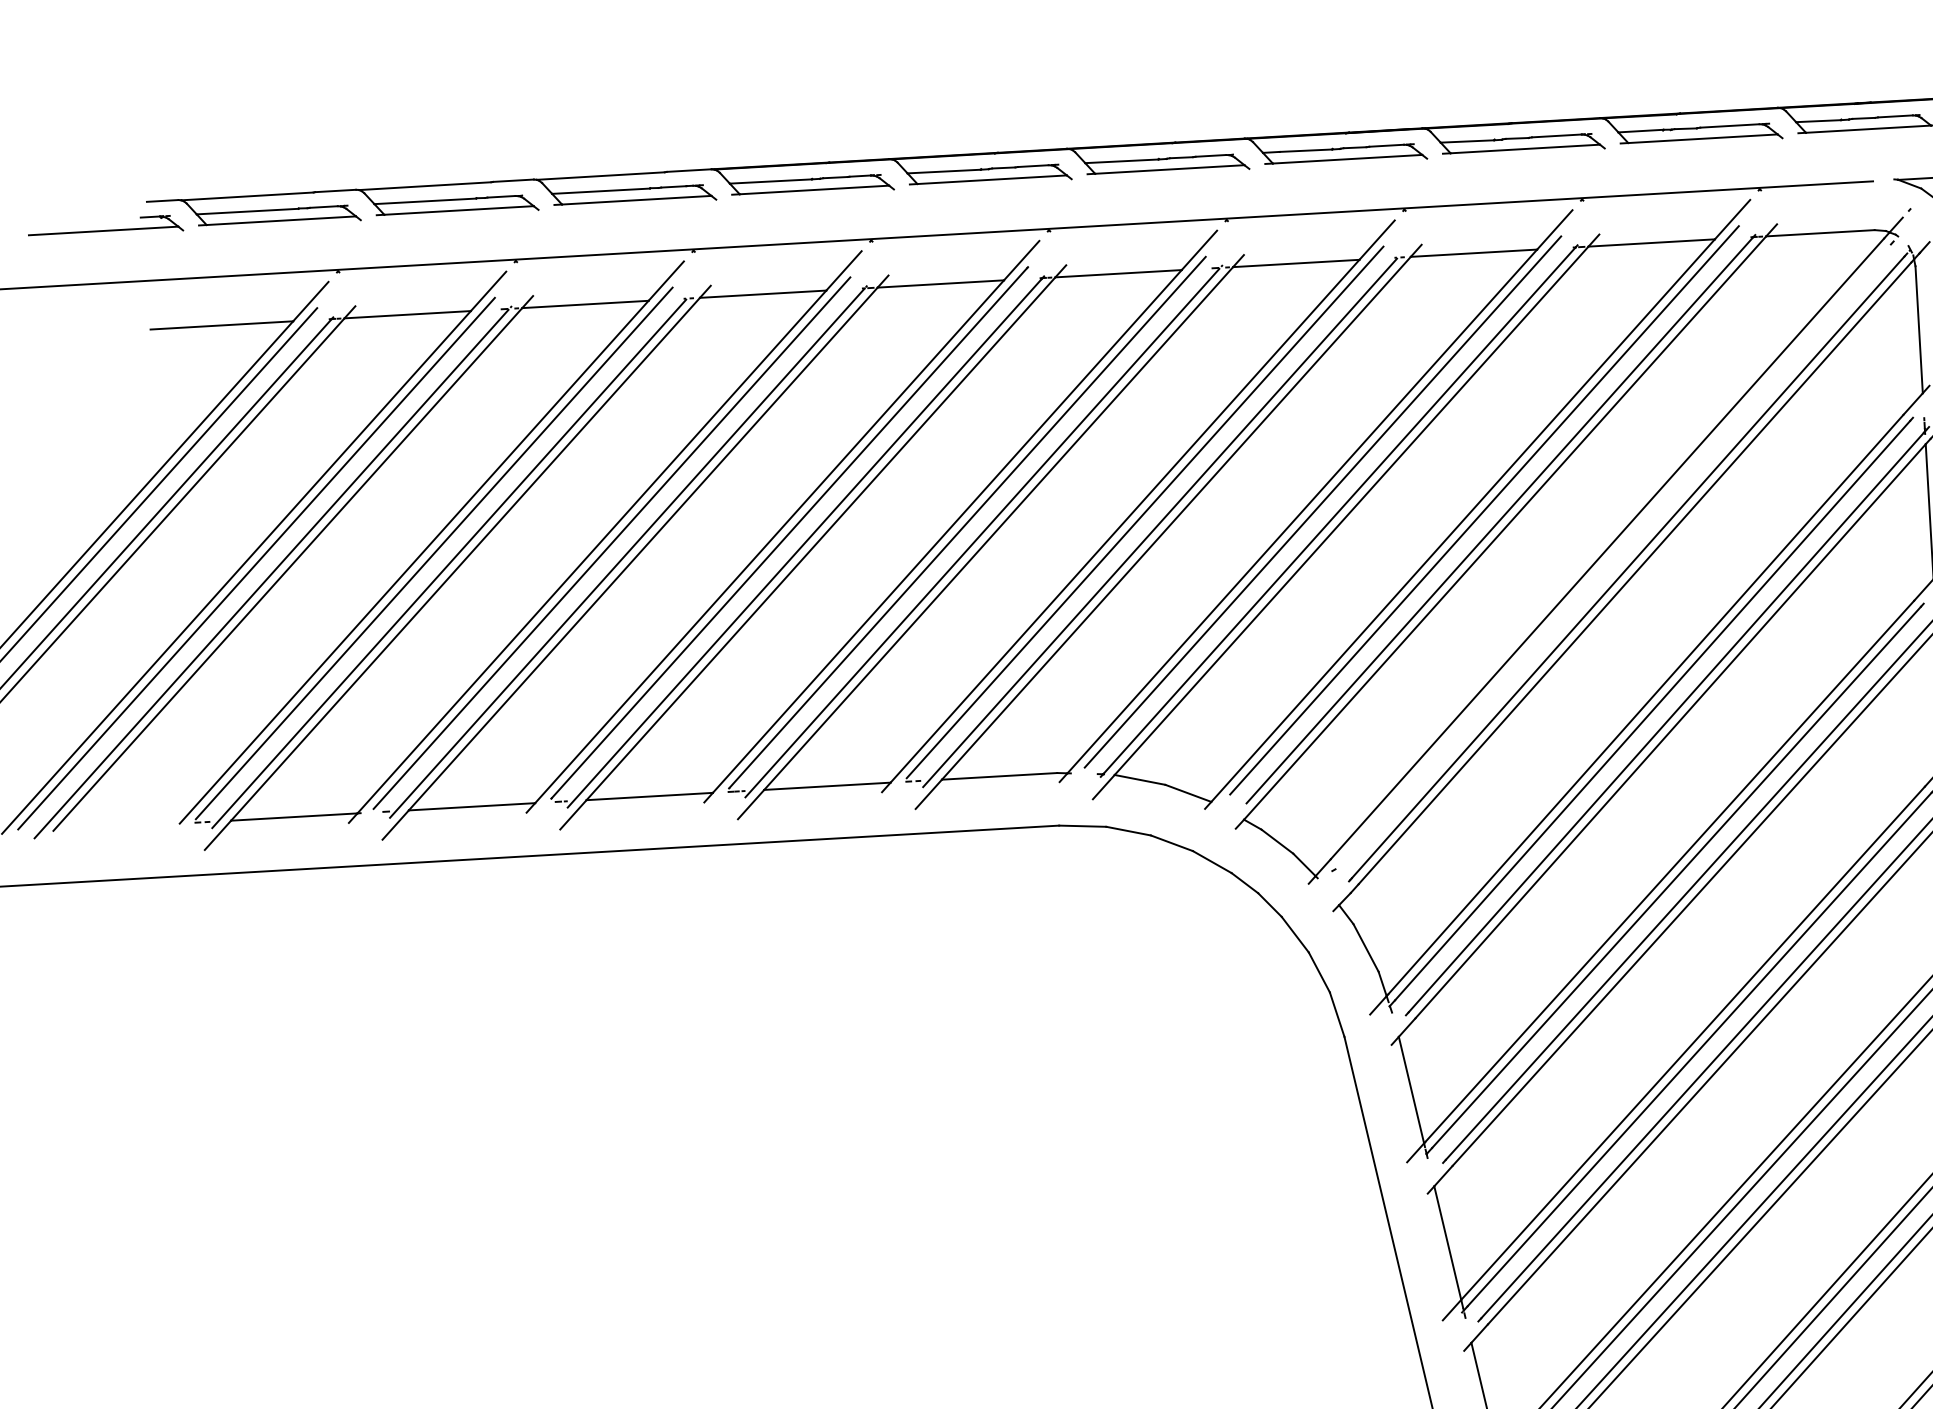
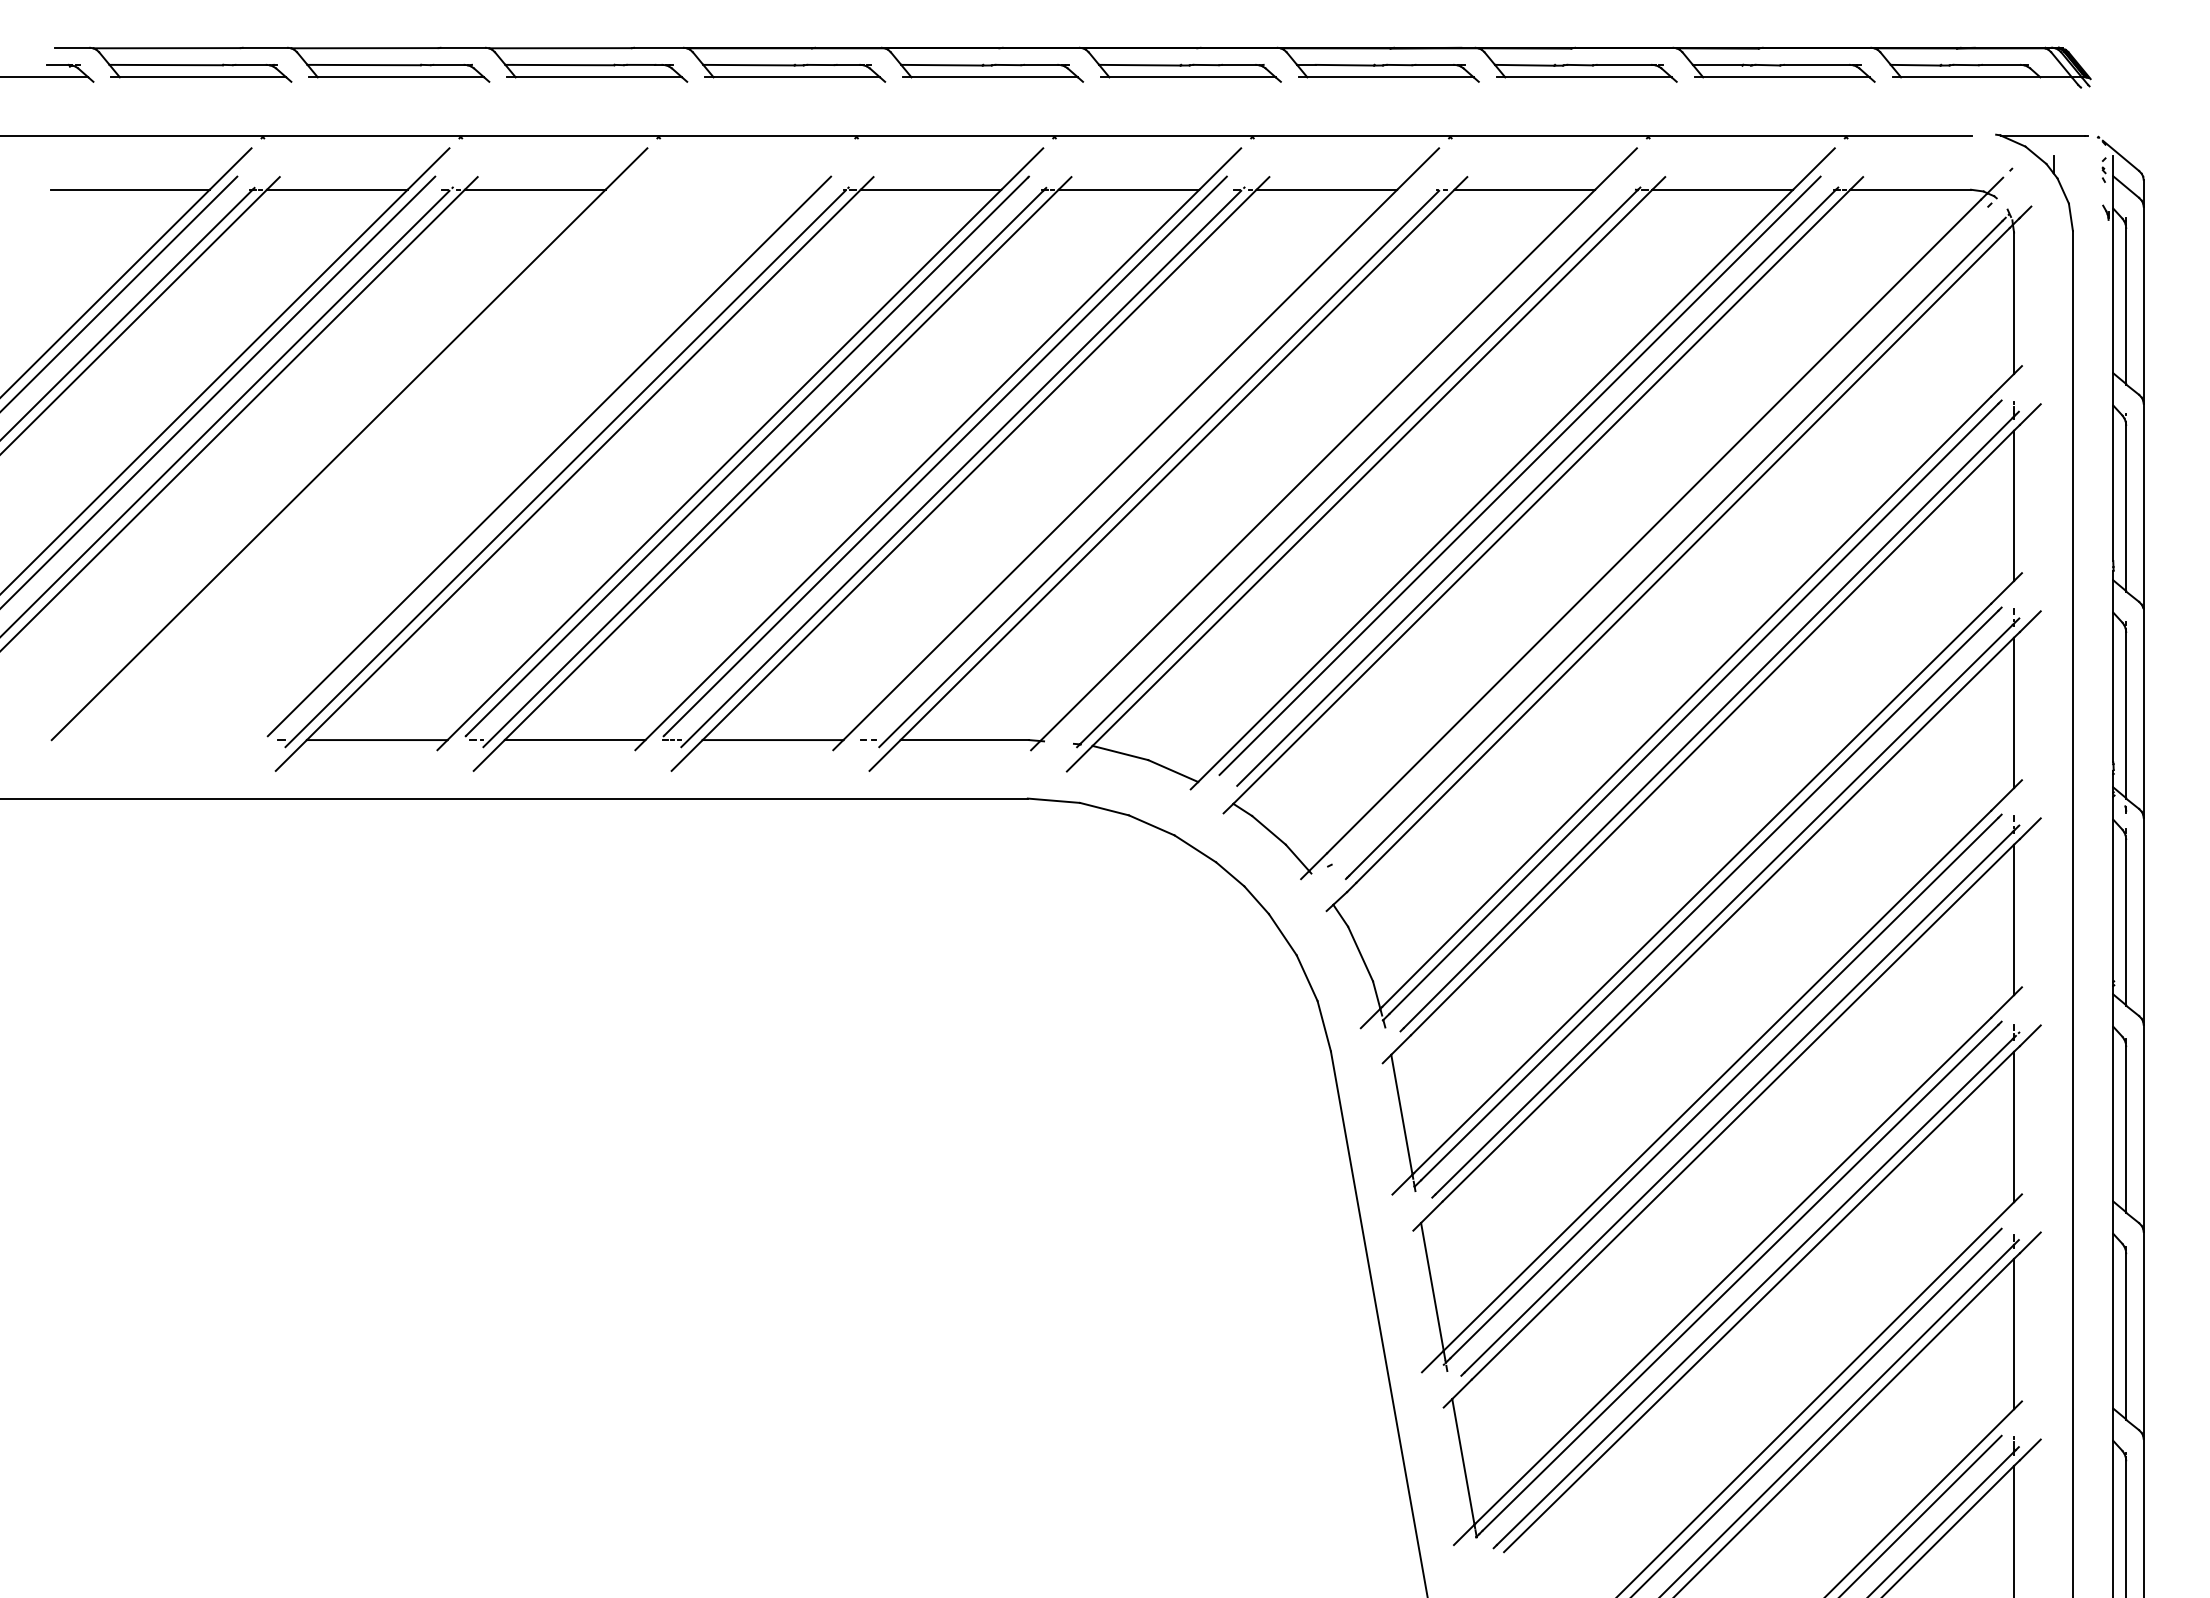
line: (1322, 501) -> (1340, 455), removed
line: (1144, 512) -> (1142, 456), removed
part: (529, 550) -> (457, 459), removed

